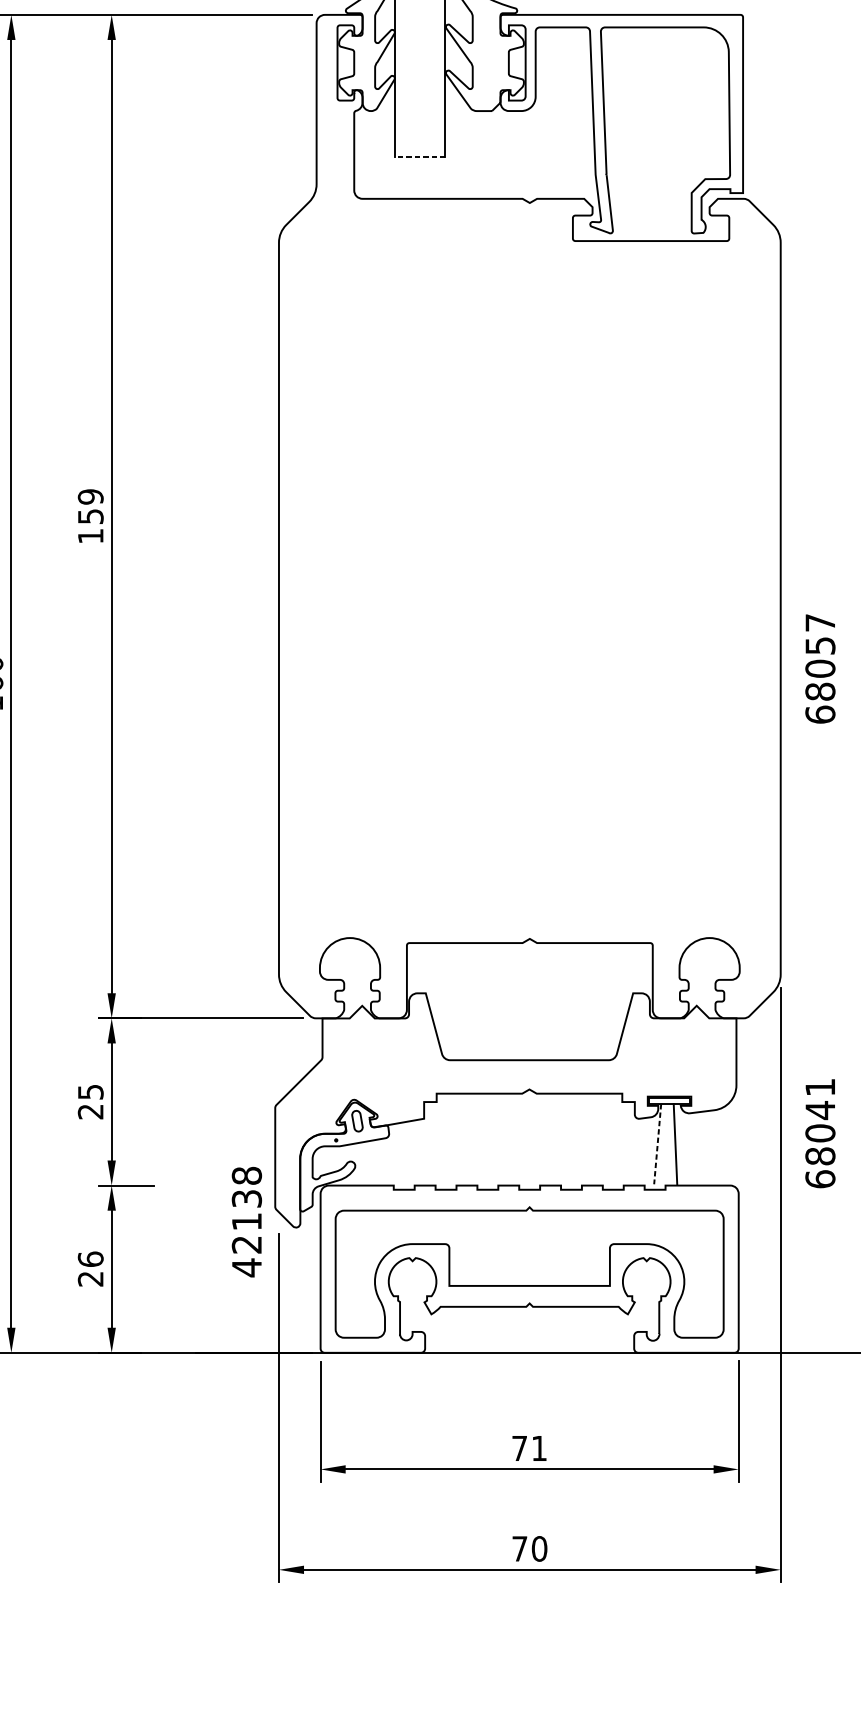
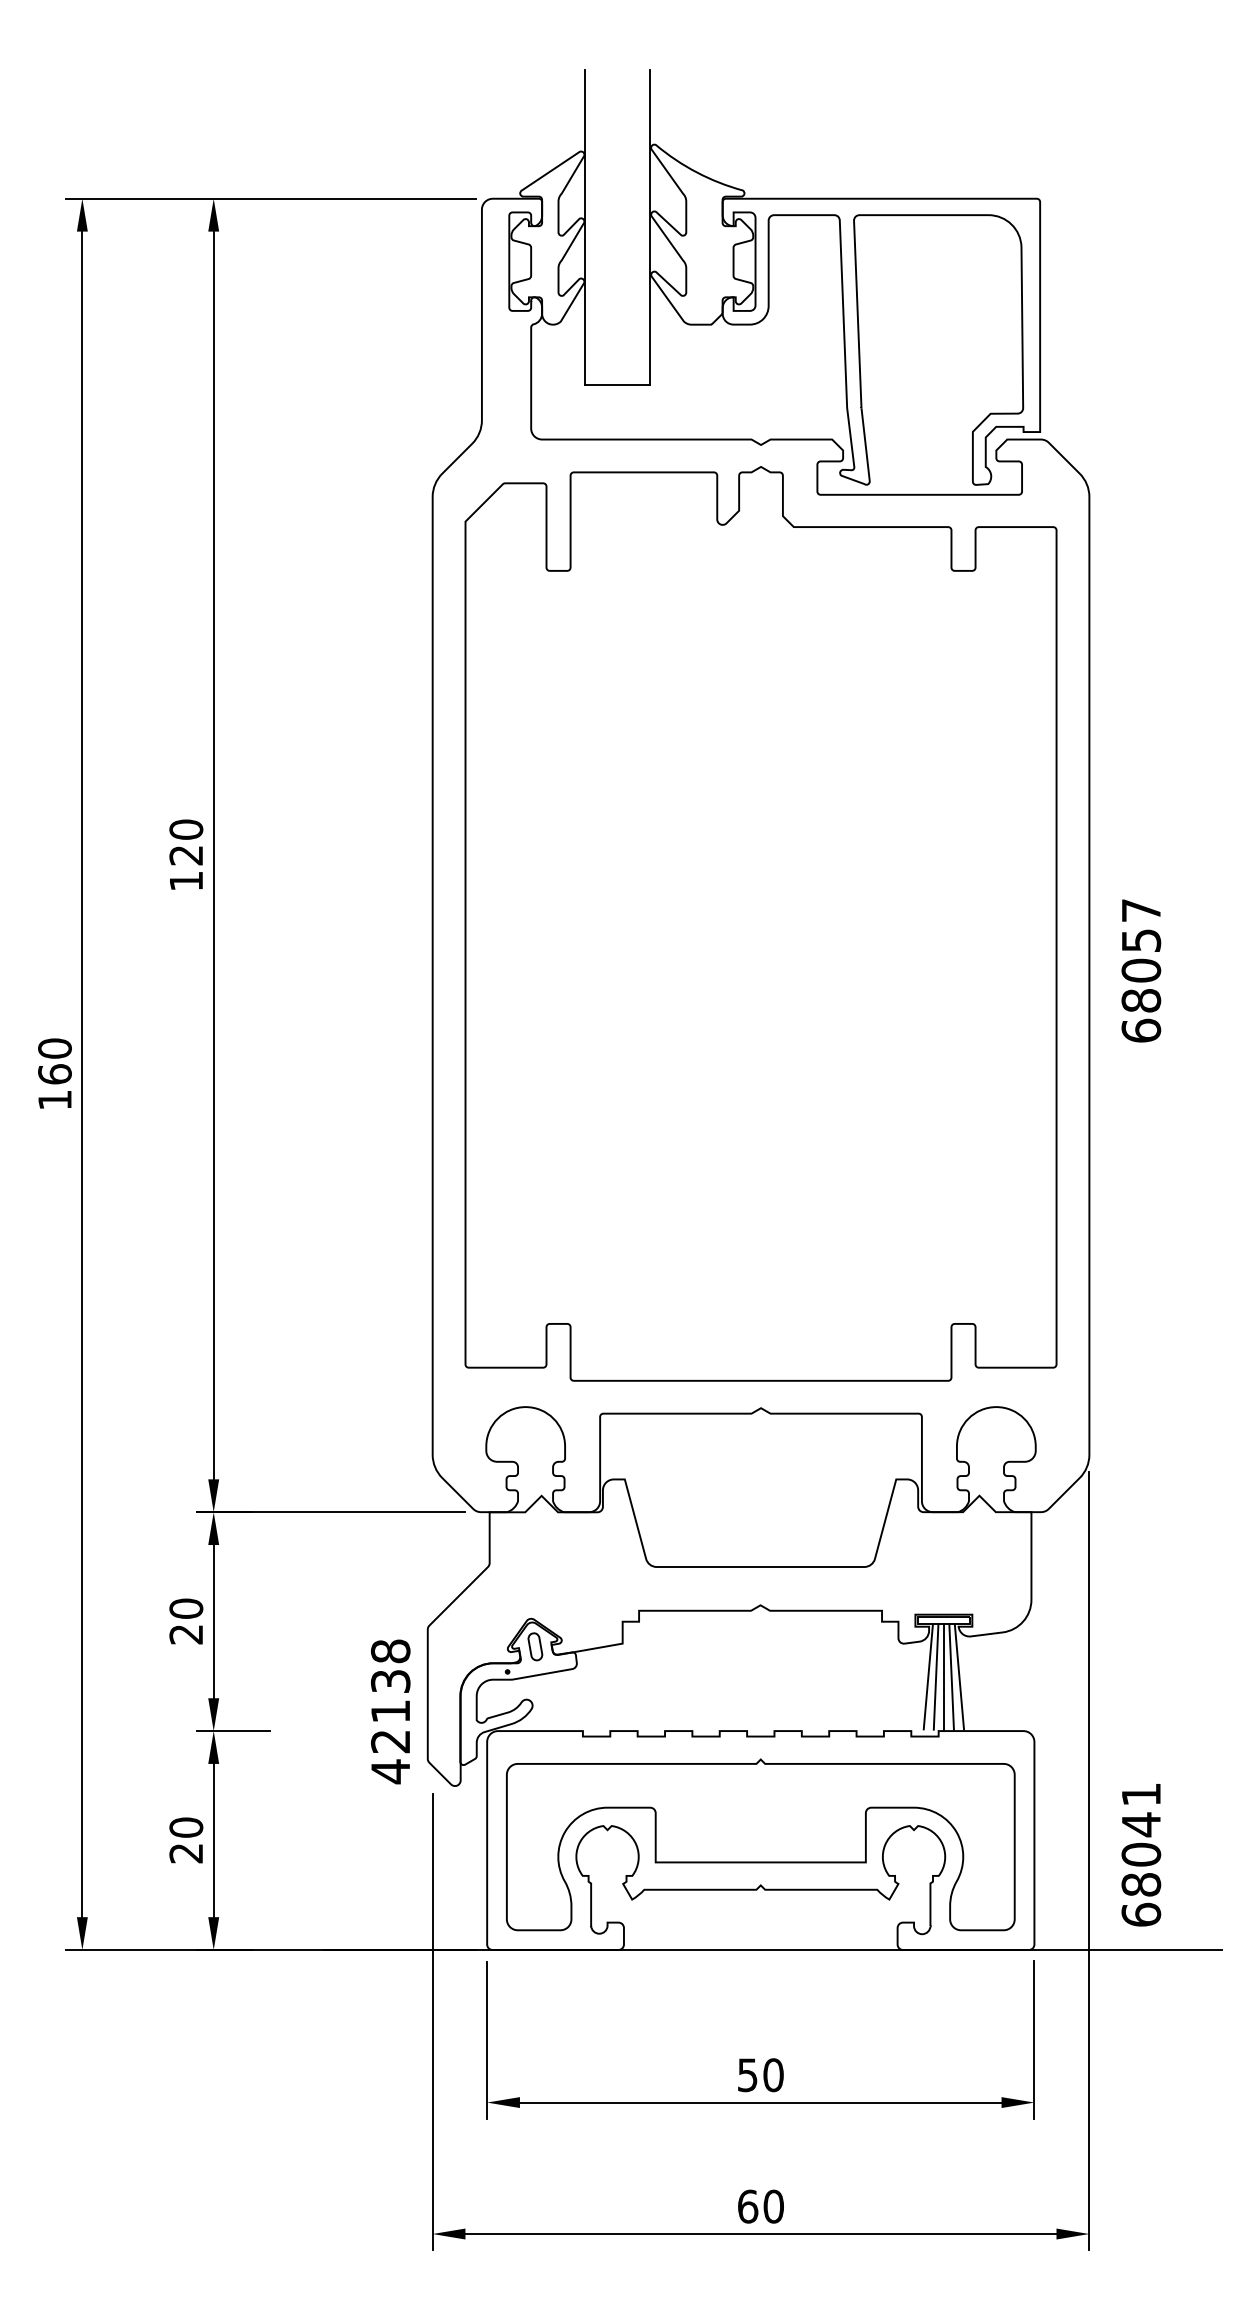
line: (420, 156) -> (617, 384), dashed -> solid
text: (90, 506) -> (186, 842), 159 -> 120
part: (529, 568) -> (760, 923), added
text: (820, 668) -> (1141, 970), moved
text: (90, 1091) -> (186, 1608), 25 -> 20
text: (820, 1133) -> (1141, 1855), moved
line: (657, 1143) -> (928, 1676), dashed -> solid
line: (663, 1143) -> (935, 1676), added
line: (669, 1143) -> (943, 1676), added
line: (681, 1143) -> (959, 1676), added
text: (246, 1221) -> (390, 1711), moved
text: (90, 1259) -> (186, 1827), 26 -> 20
text: (529, 1448) -> (760, 2075), 71 -> 50
text: (520, 1548) -> (748, 2206), 70 -> 60

